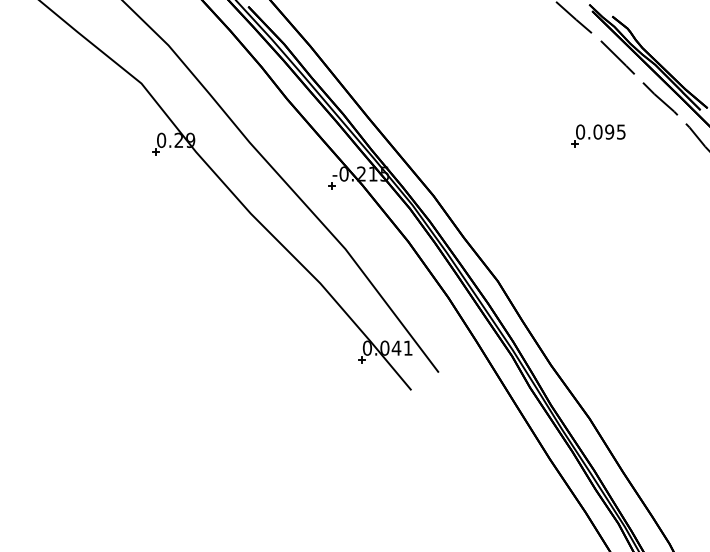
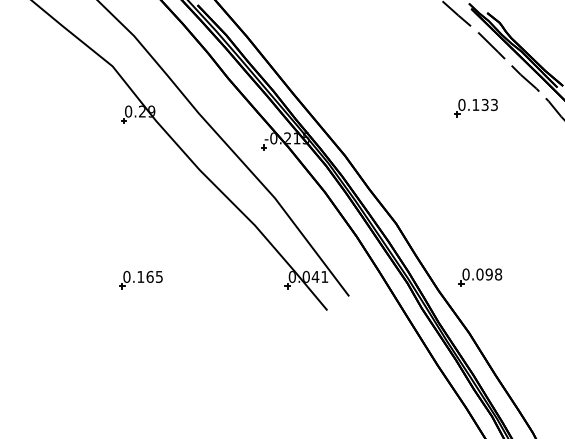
text: (608, 131) -> (484, 104), 0.095 -> 0.133
part: (603, 348) -> (480, 277), added
part: (176, 352) -> (140, 280), added

